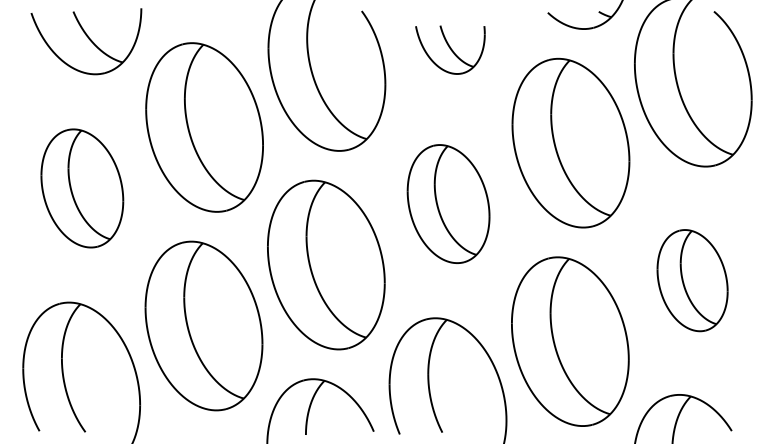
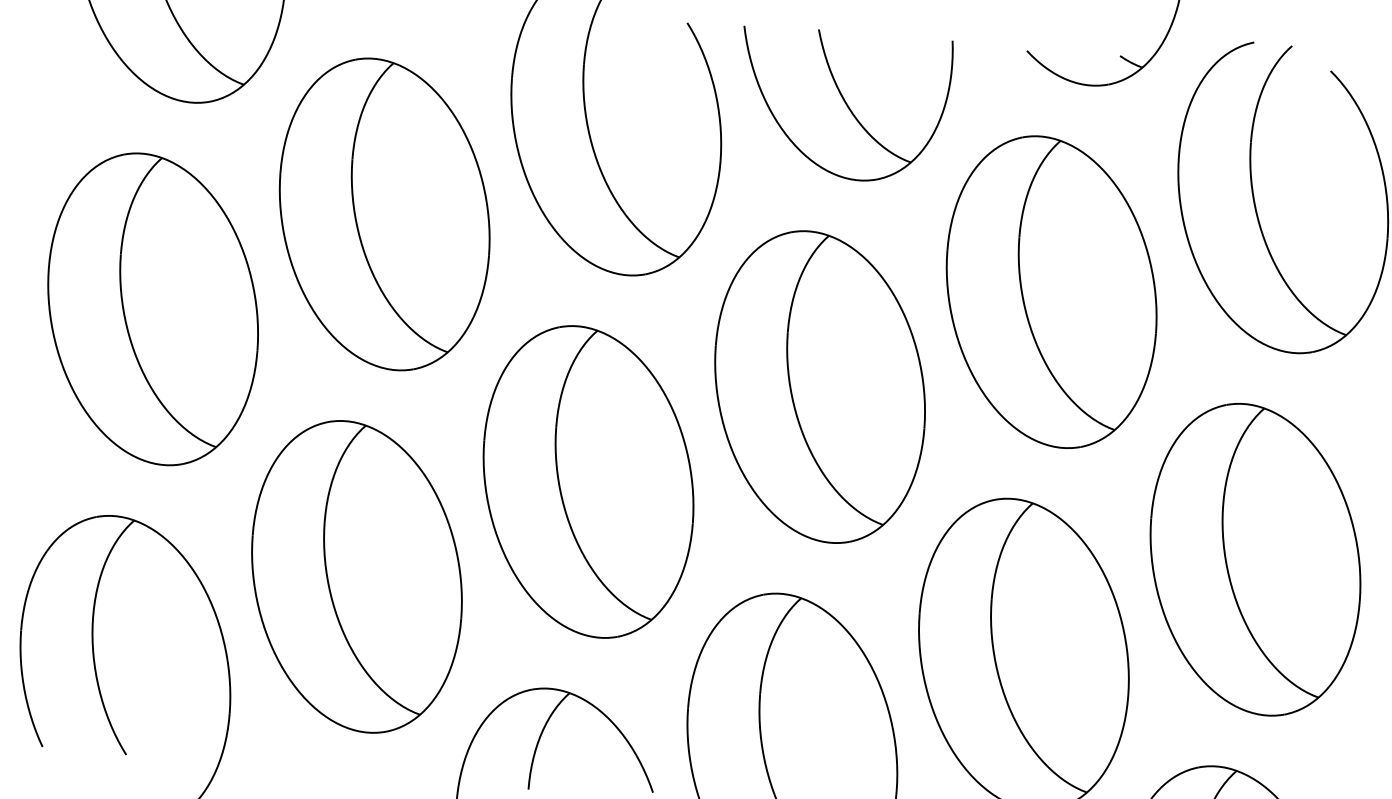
part: (450, 49) -> (844, 104), size x1.67
part: (82, 188) -> (153, 309), size x1.43
part: (448, 203) -> (819, 385), size x1.43
part: (692, 280) -> (1255, 559), size x1.67

